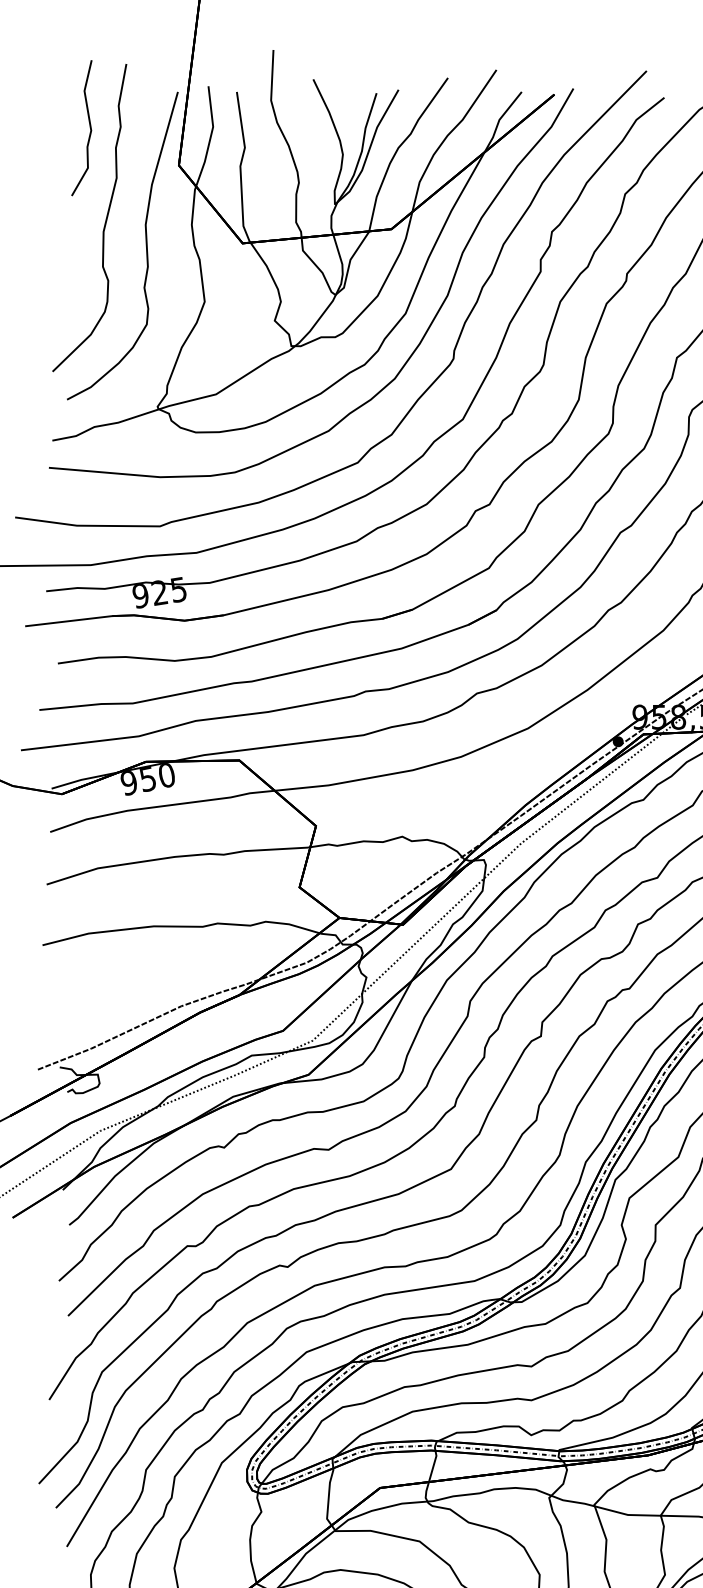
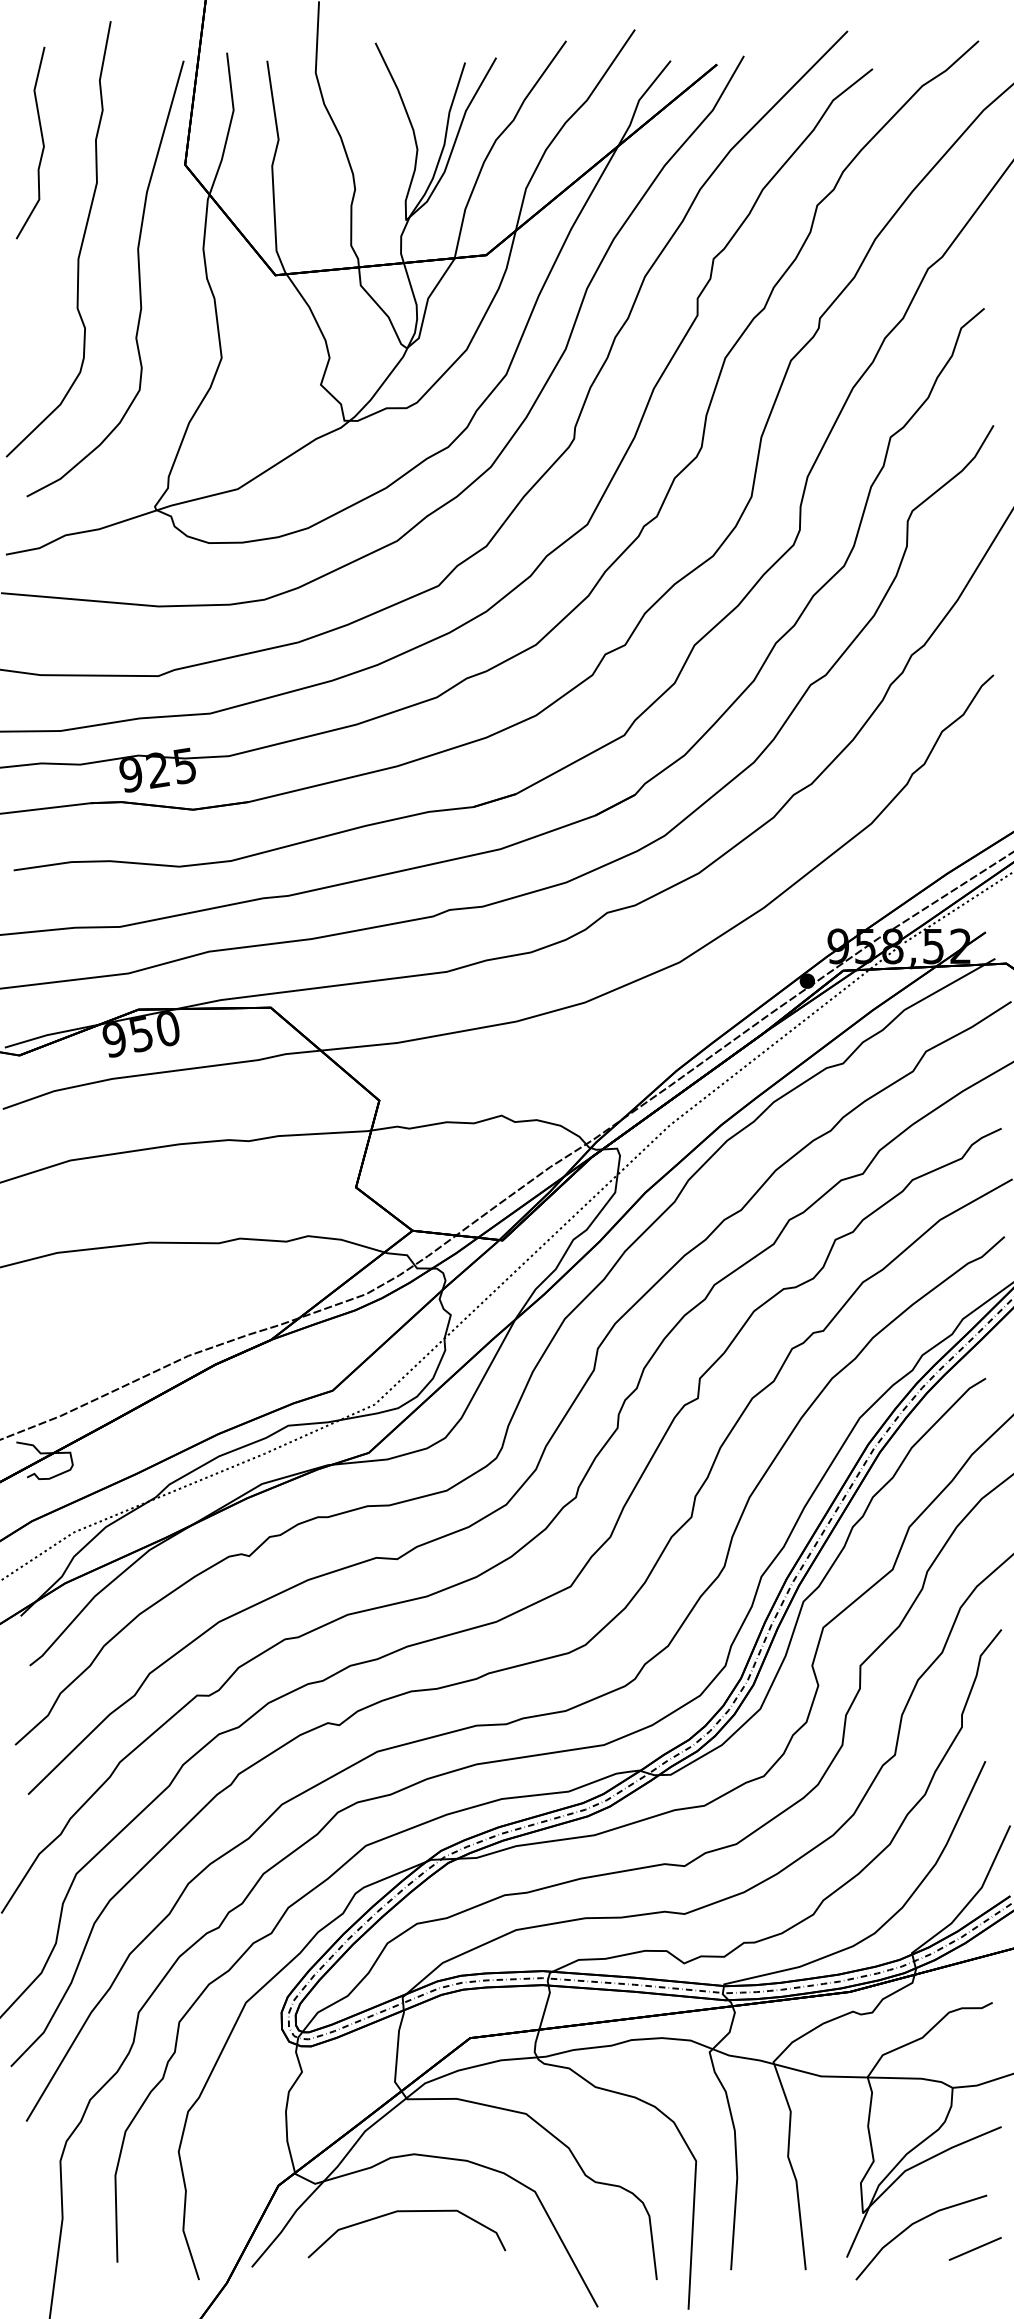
curve: (89, 125) -> (41, 139), moved

